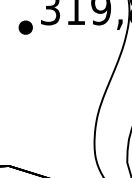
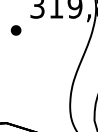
part: (24, 27) -> (15, 30), moved

